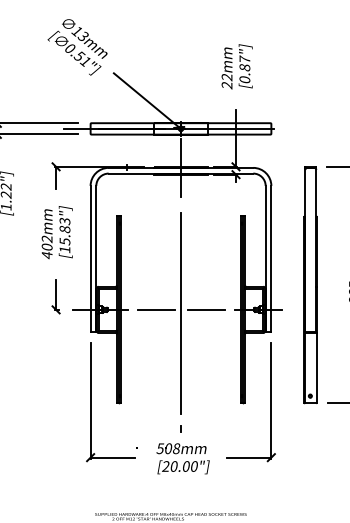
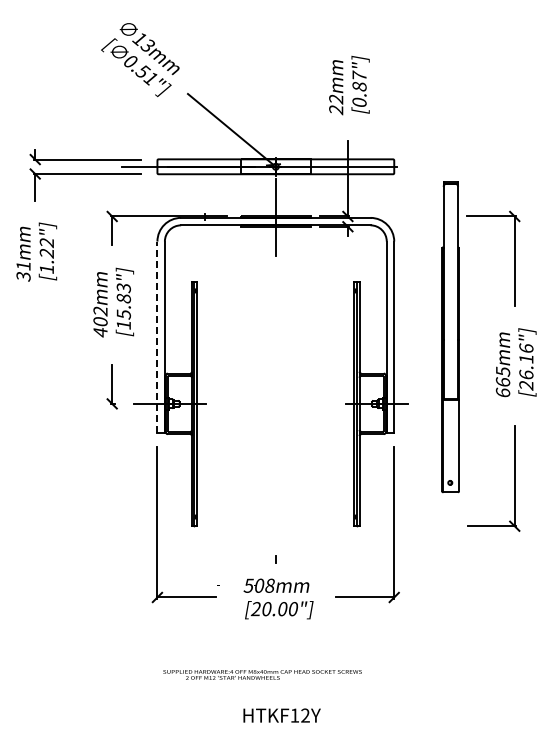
line: (90, 259) -> (157, 337), solid -> dashed
part: (310, 285) -> (450, 337), moved
line: (156, 309) -> (243, 403), removed
line: (206, 309) -> (309, 403), removed
line: (180, 312) -> (275, 407), removed

